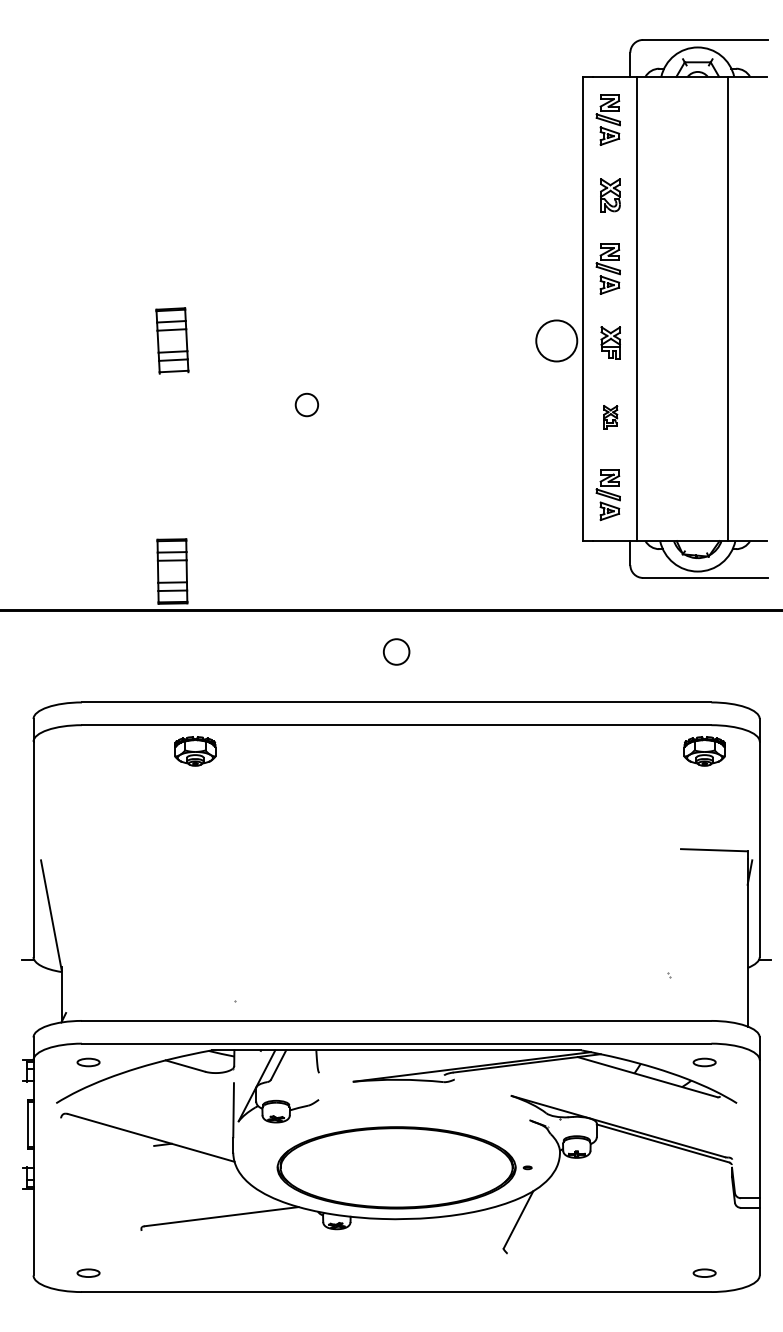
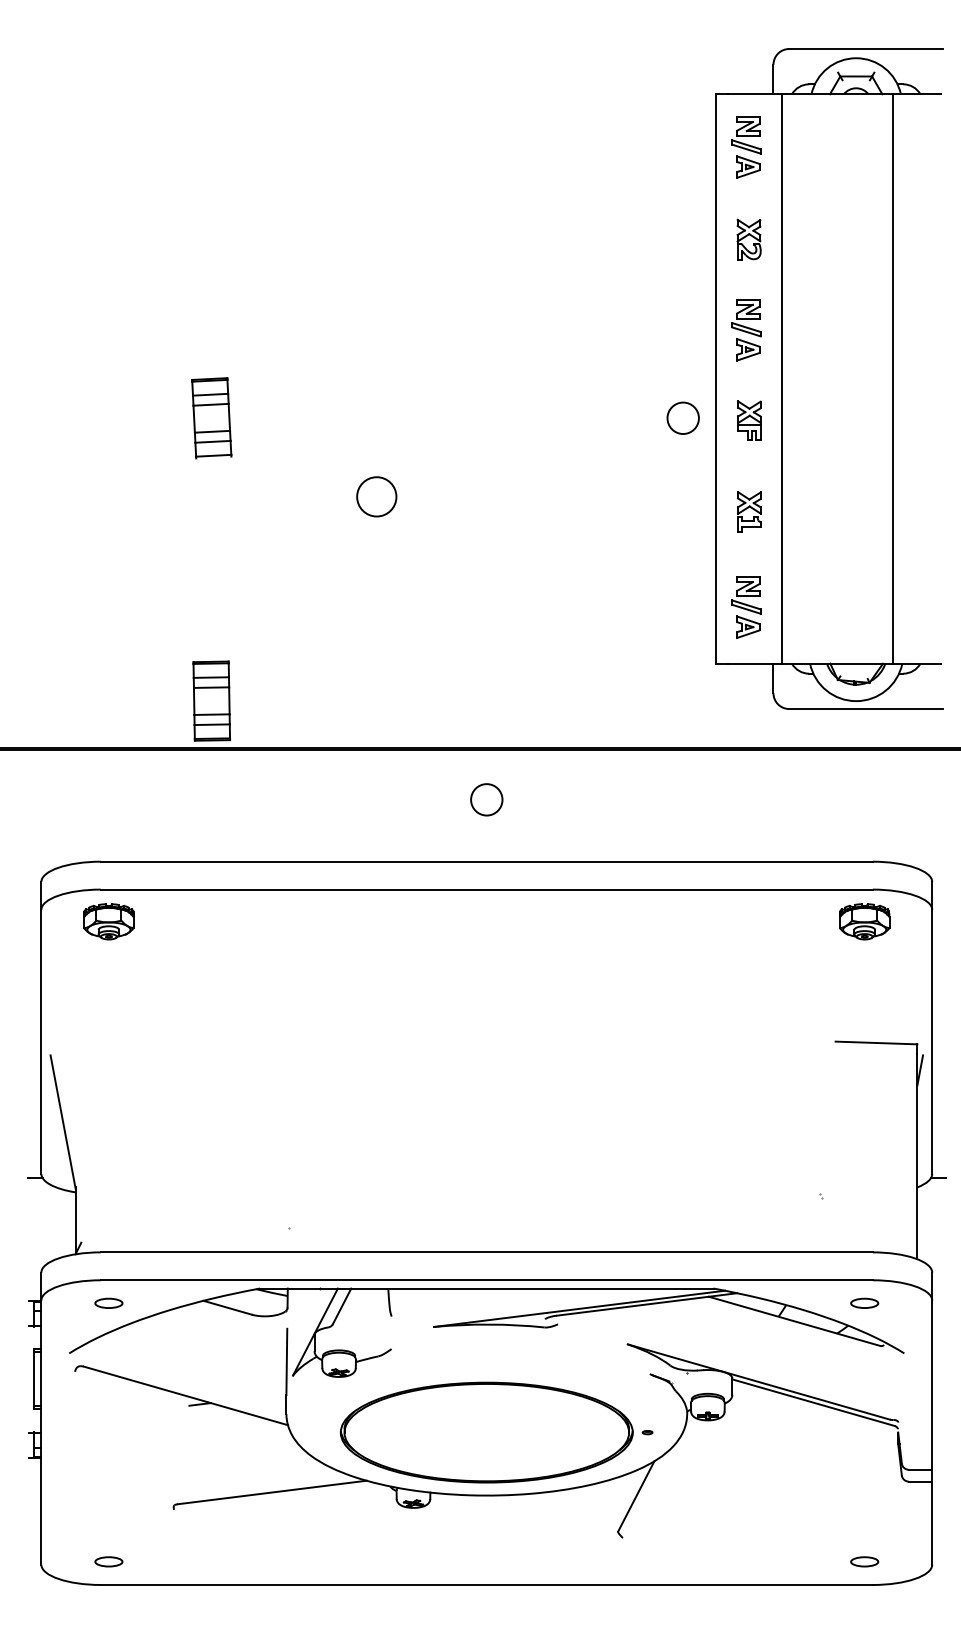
circle: (556, 341) -> (682, 418), size x0.62
circle: (306, 404) -> (376, 496), size x1.43
part: (610, 416) -> (749, 511), size x1.43
part: (195, 751) -> (108, 921), moved

